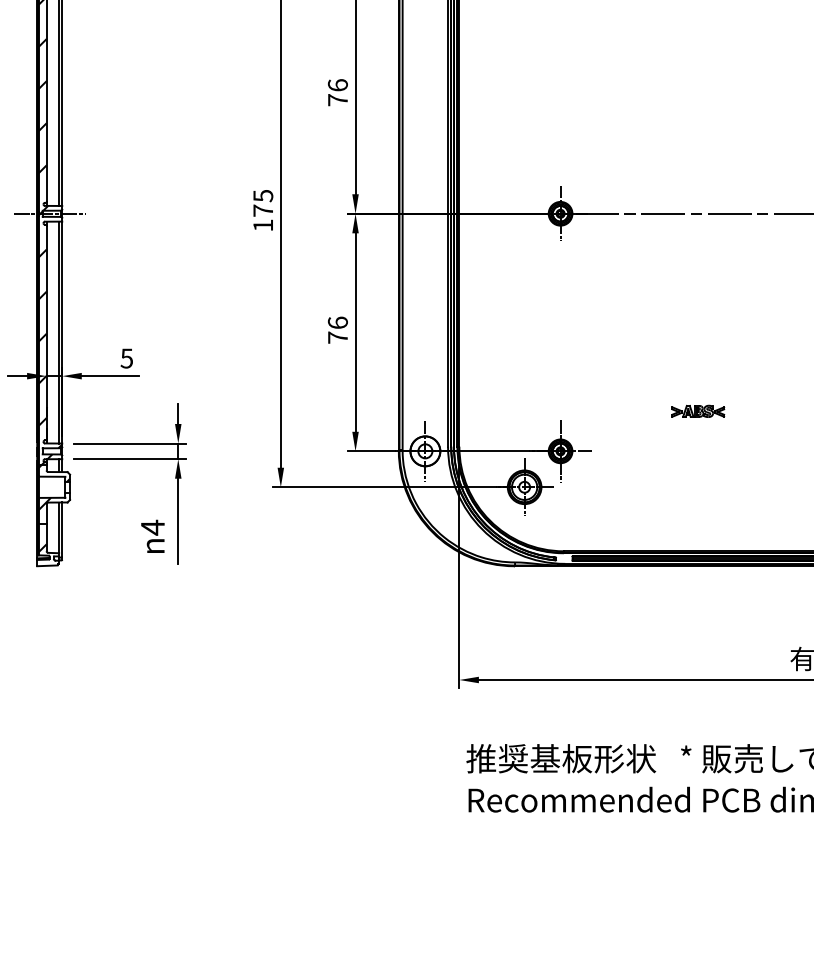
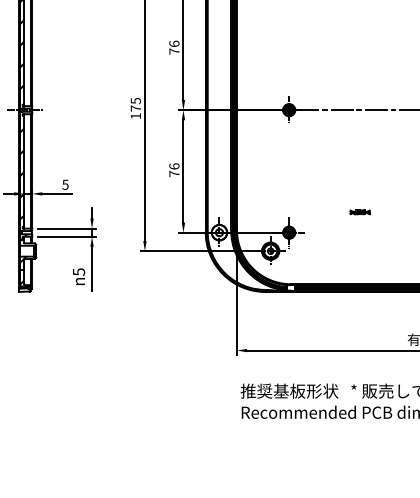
part: (696, 412) -> (359, 212), size x0.71
text: (153, 528) -> (79, 272), 4 -> 5

